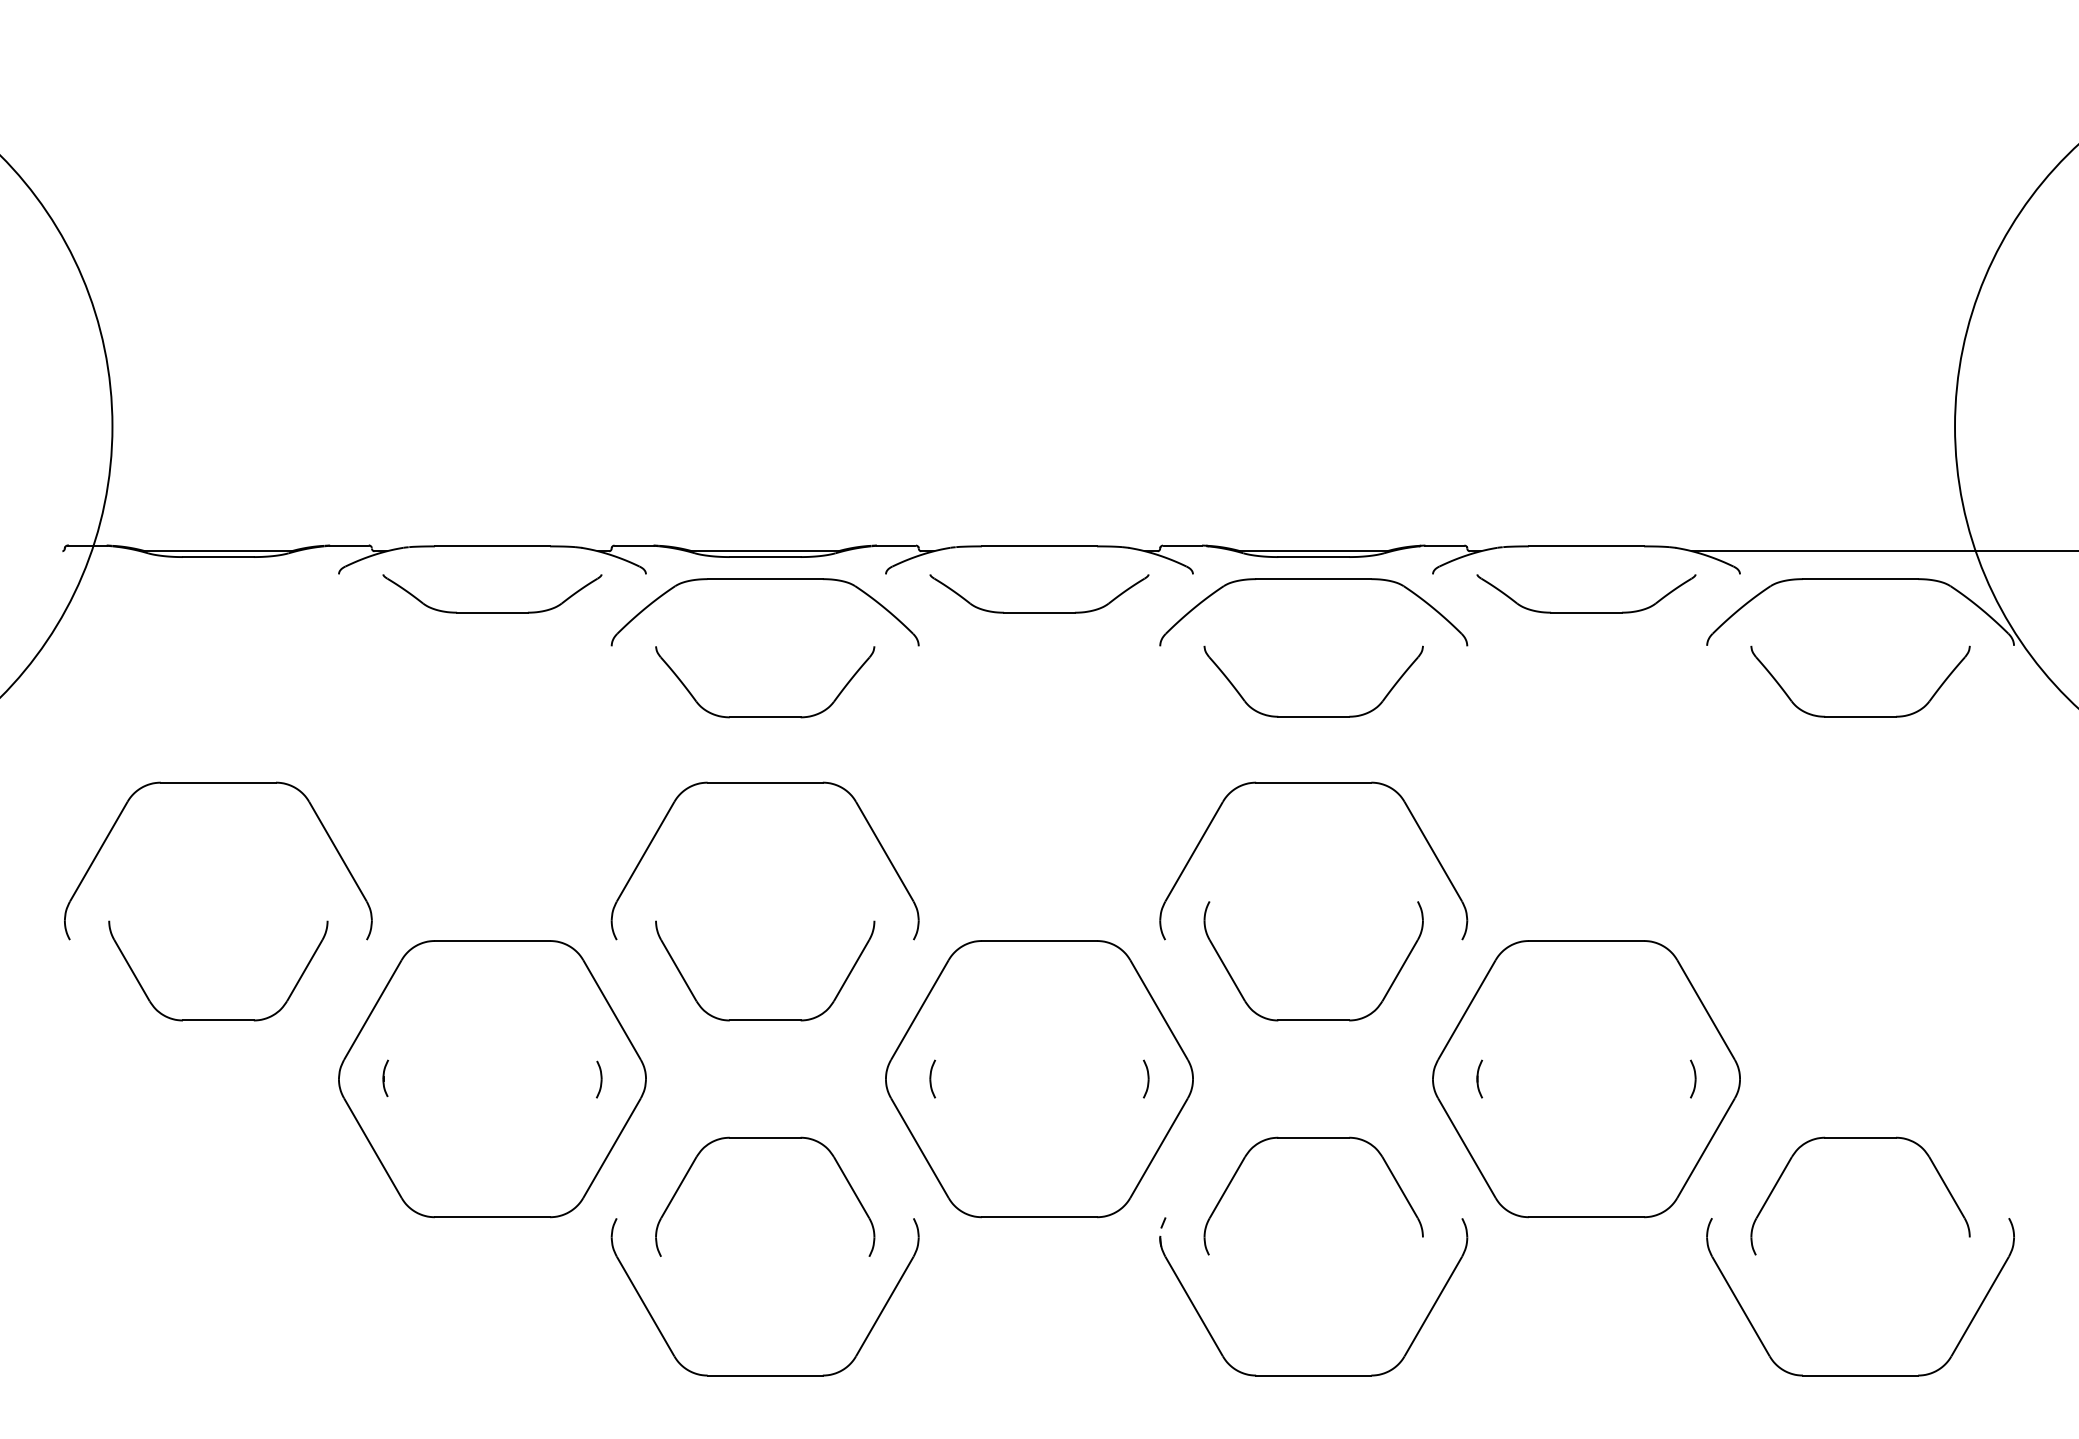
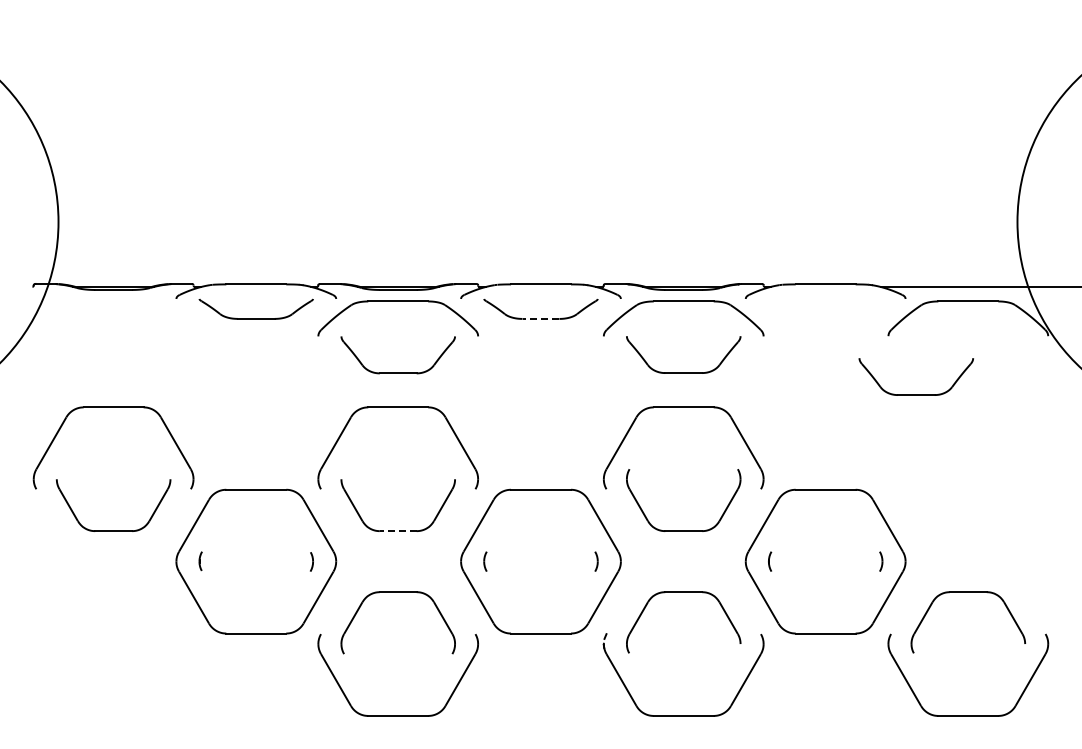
line: (1038, 611) -> (540, 318), solid -> dashed
part: (1586, 611) -> (825, 318), removed
part: (1858, 715) -> (915, 394), moved
line: (763, 1021) -> (397, 531), solid -> dashed

